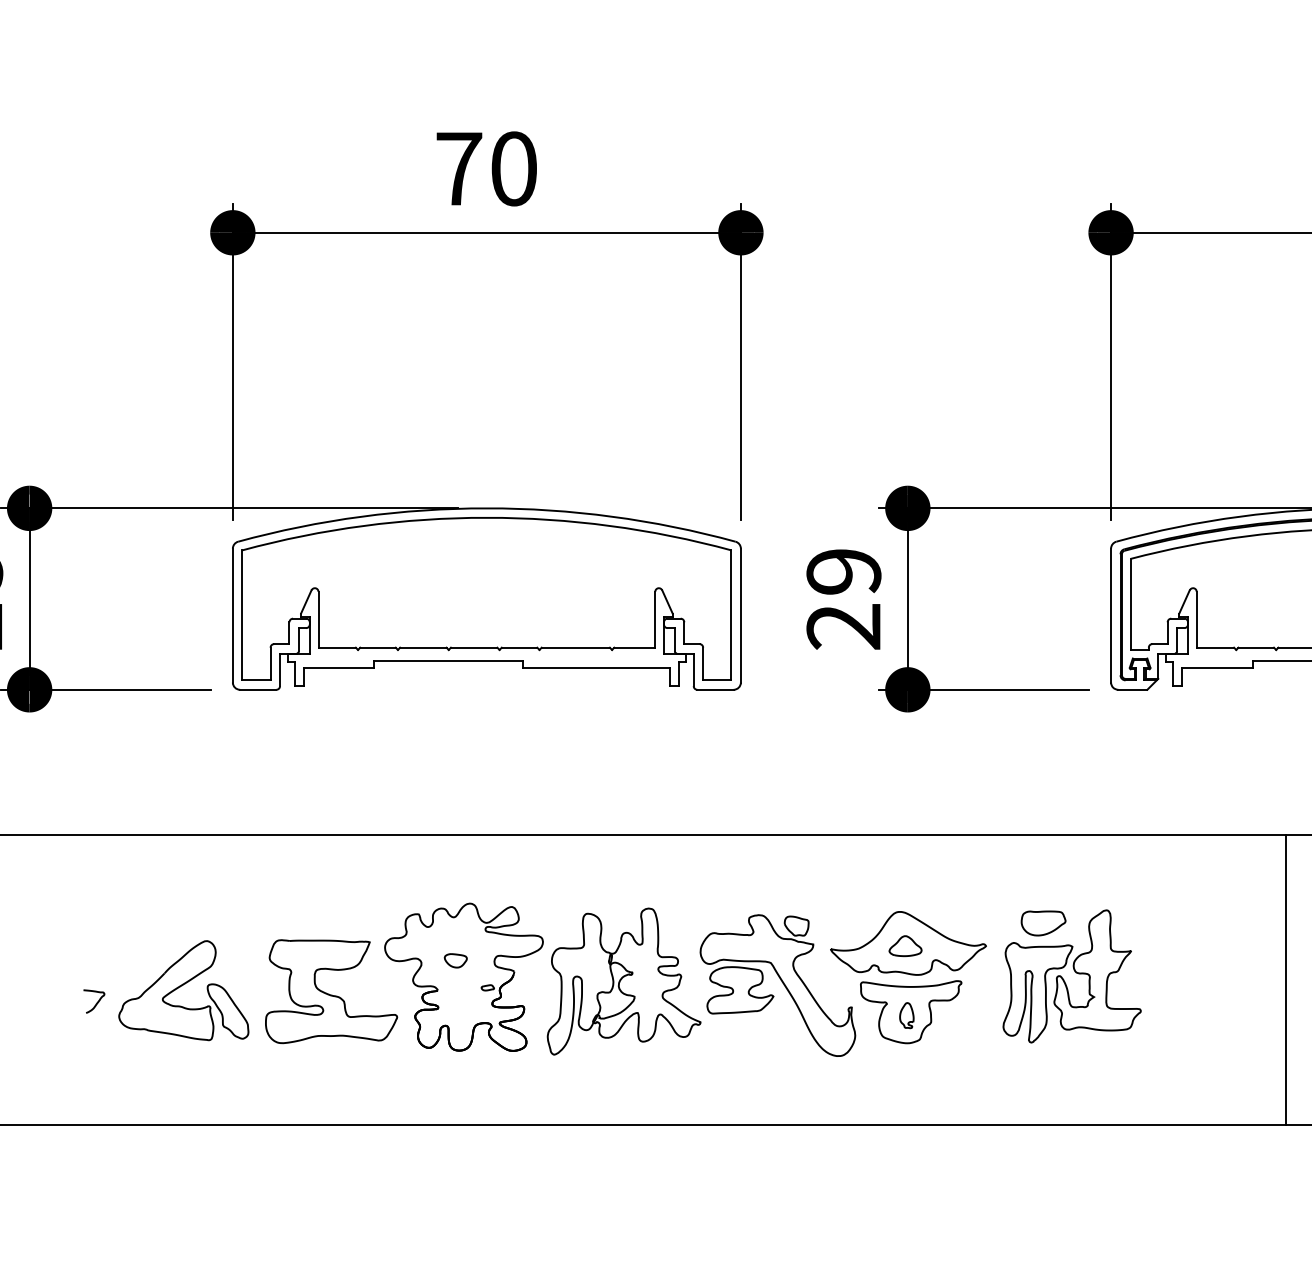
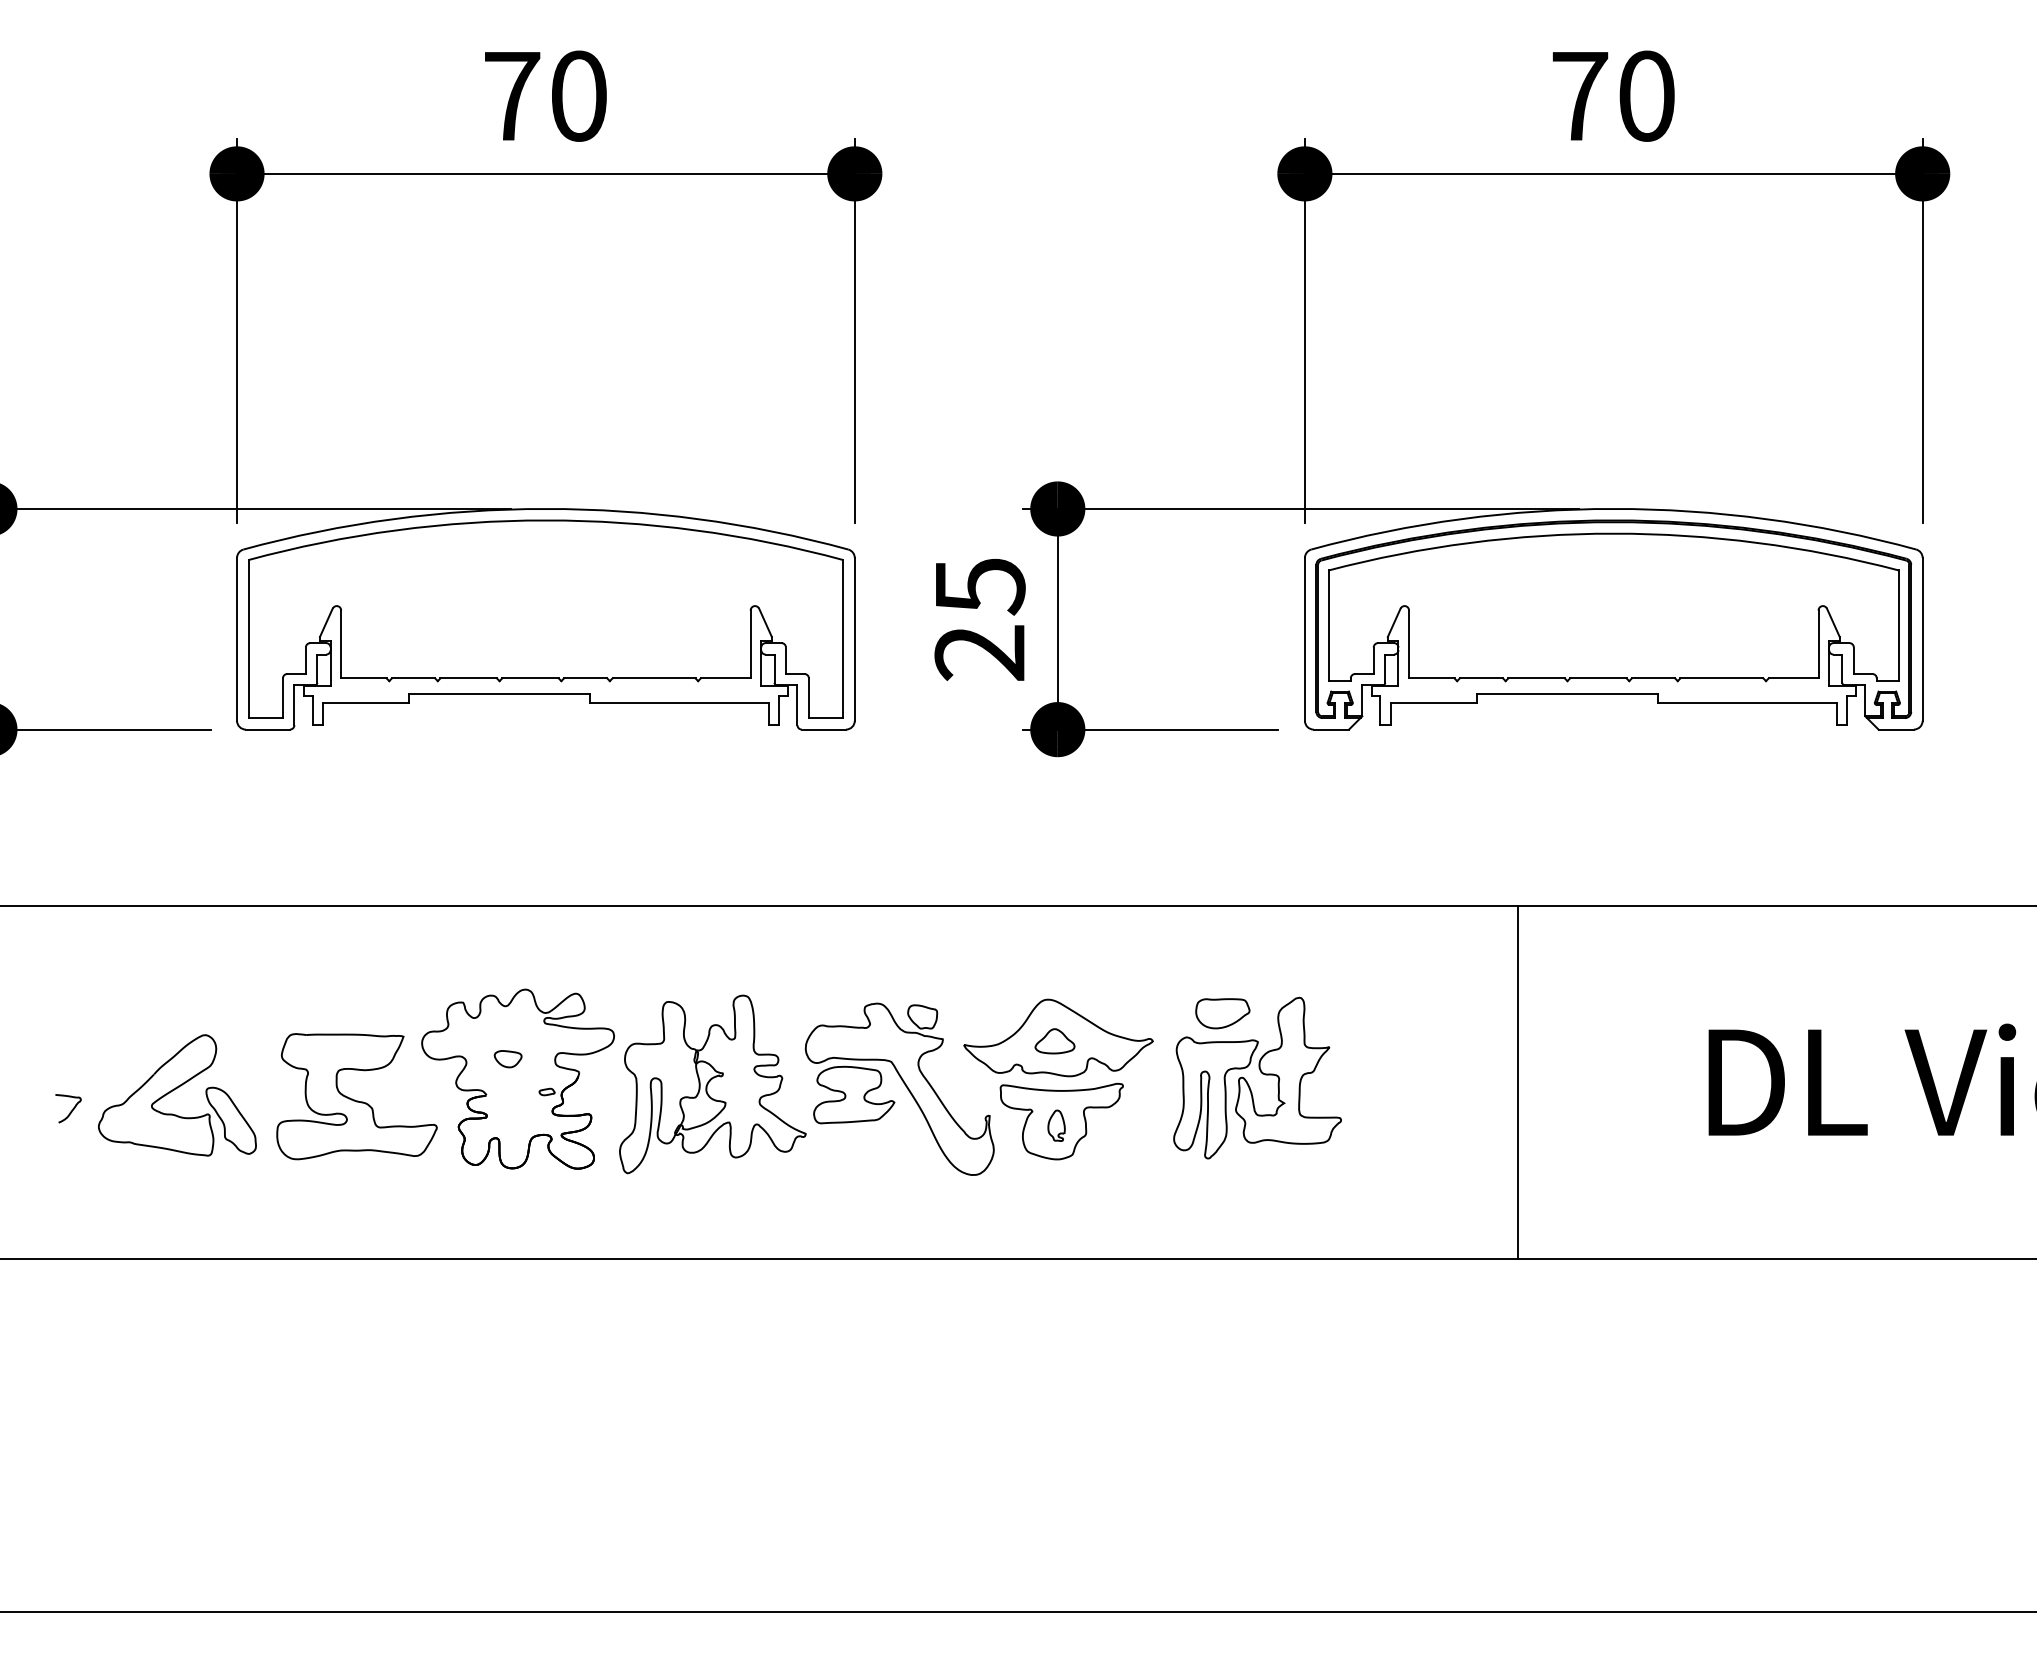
text: (843, 572) -> (979, 586), 29 -> 25

